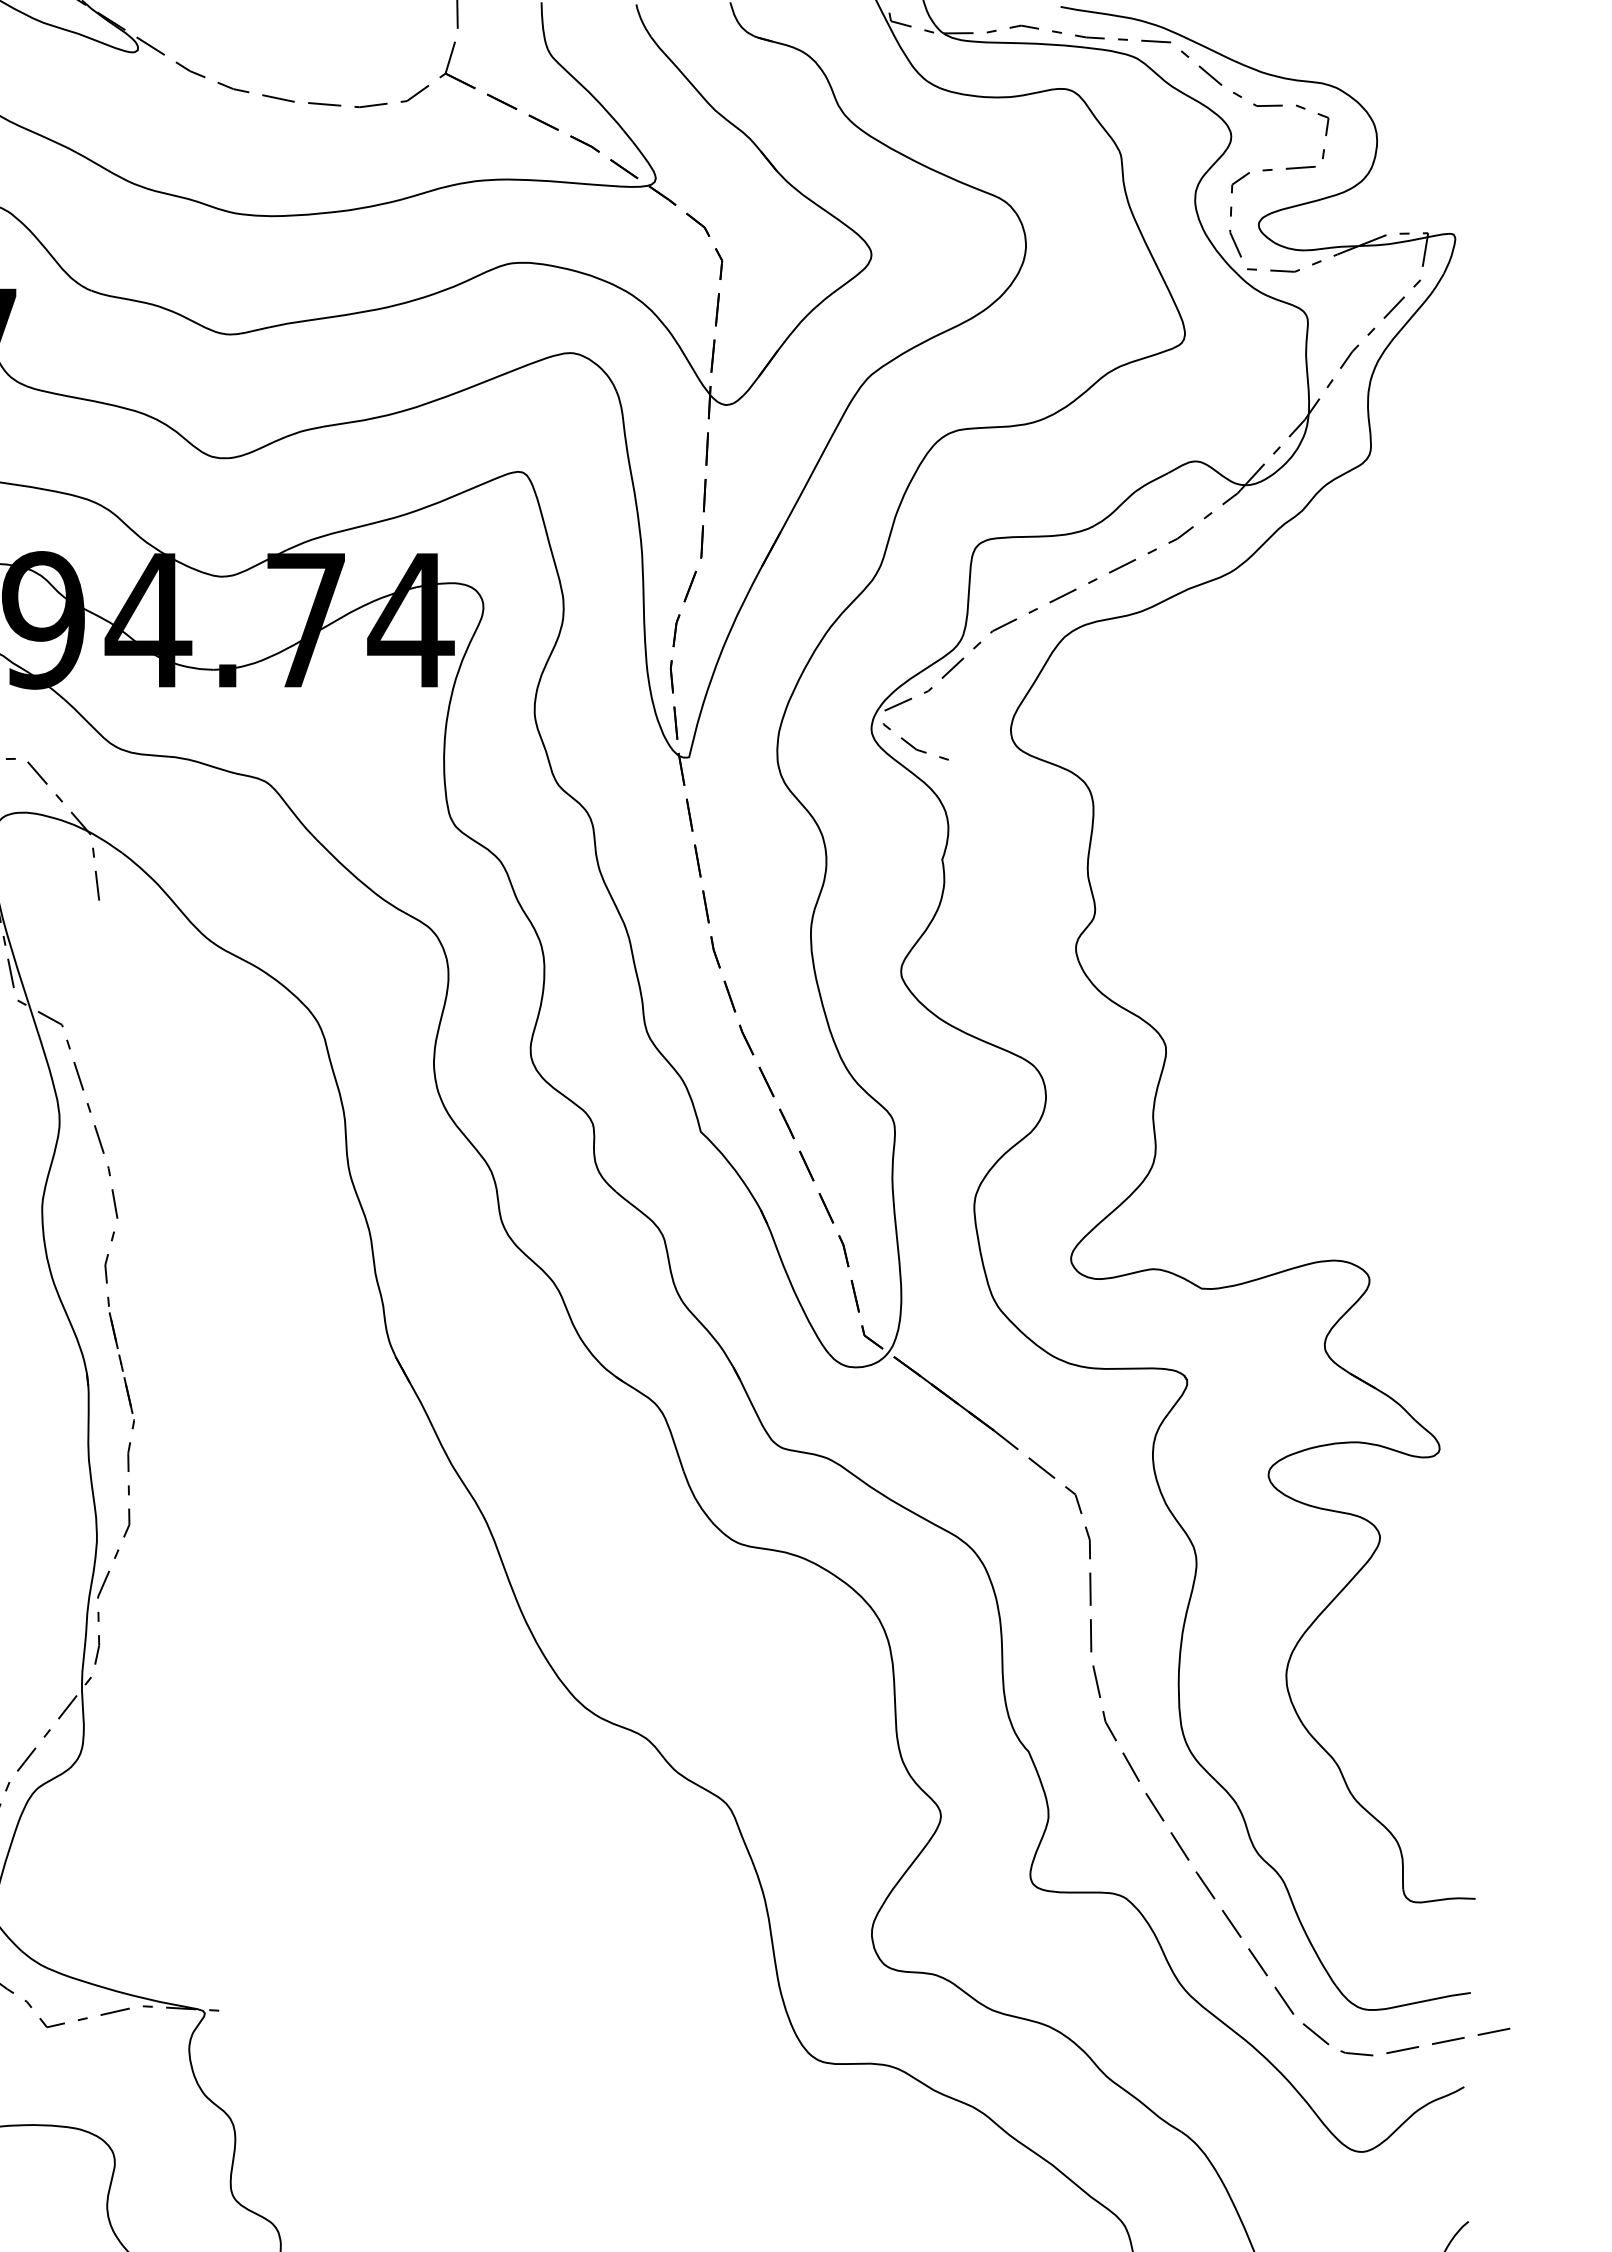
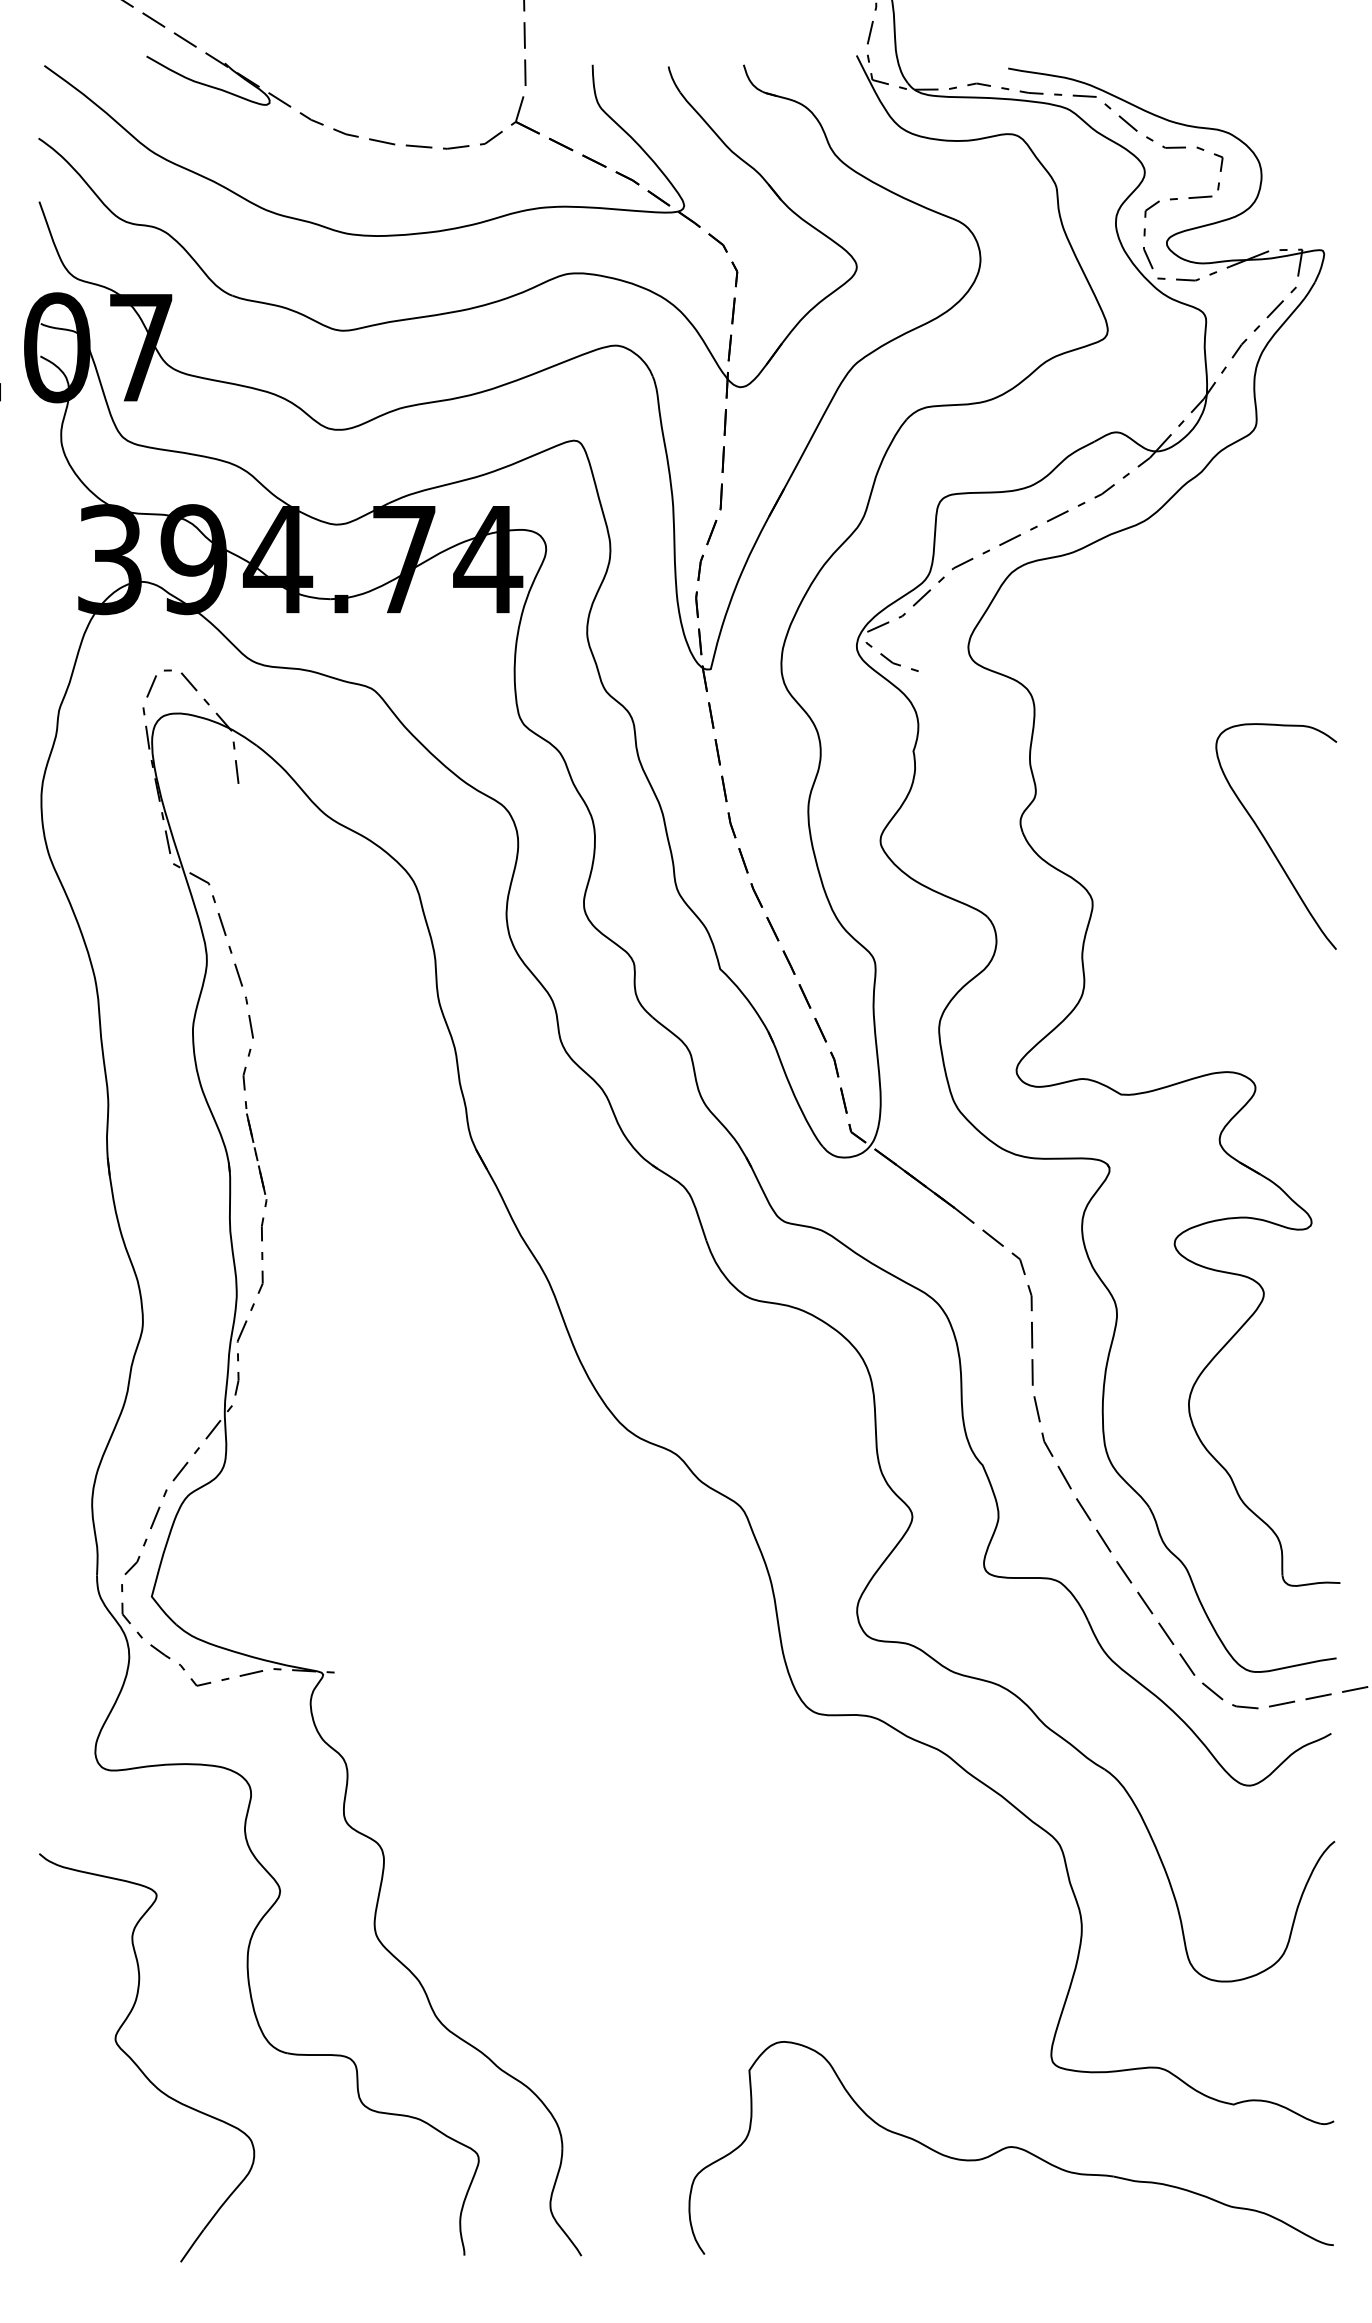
curve: (1385, 973) -> (1268, 842), added

